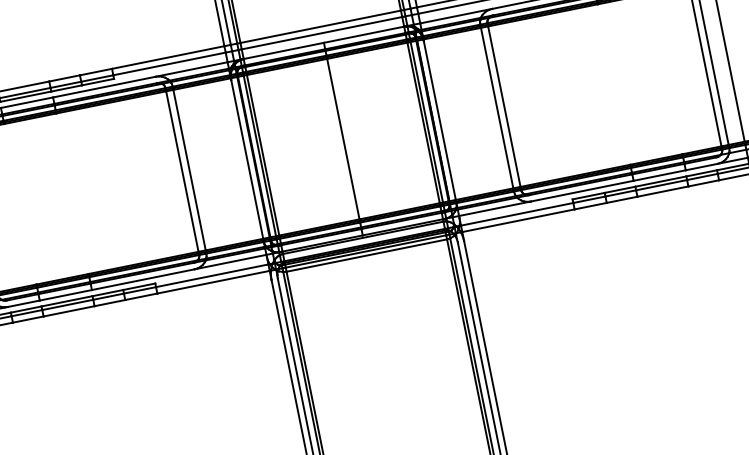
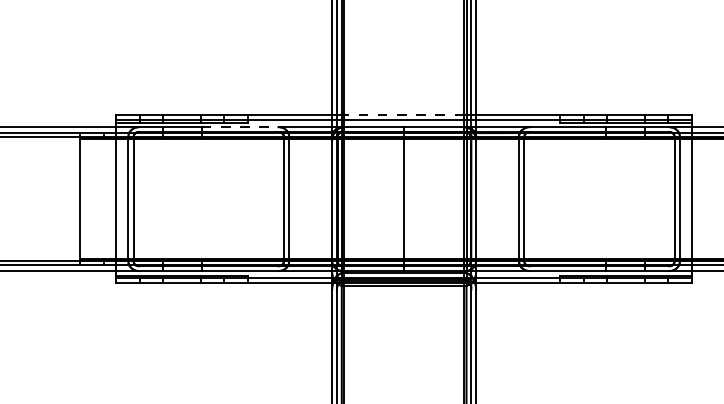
line: (321, 27) -> (404, 115), solid -> dashed
line: (104, 87) -> (240, 127), solid -> dashed

